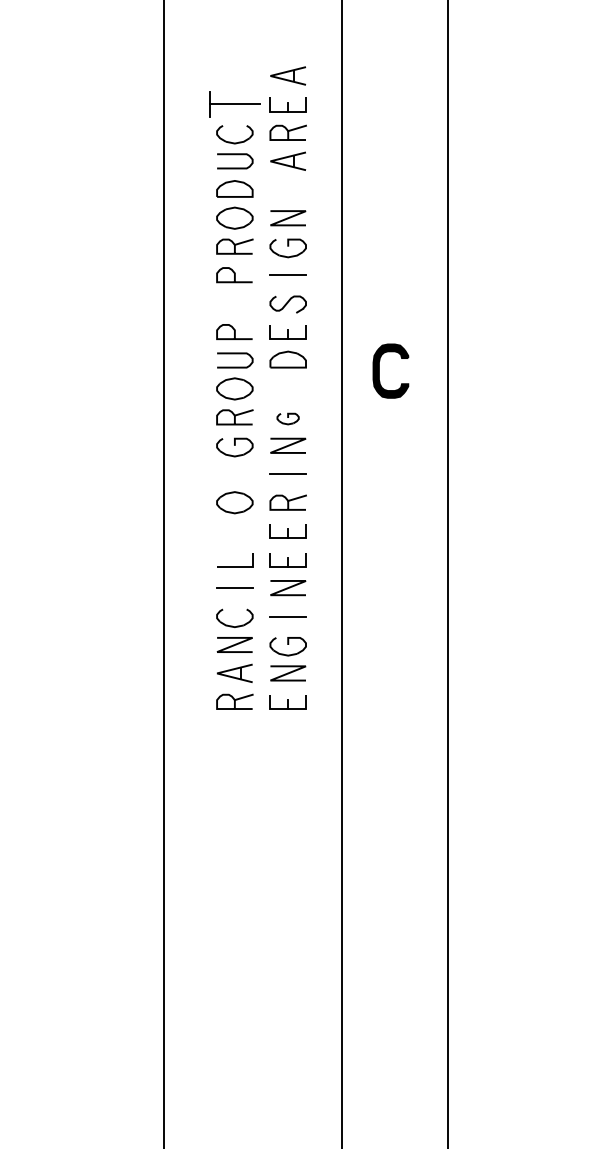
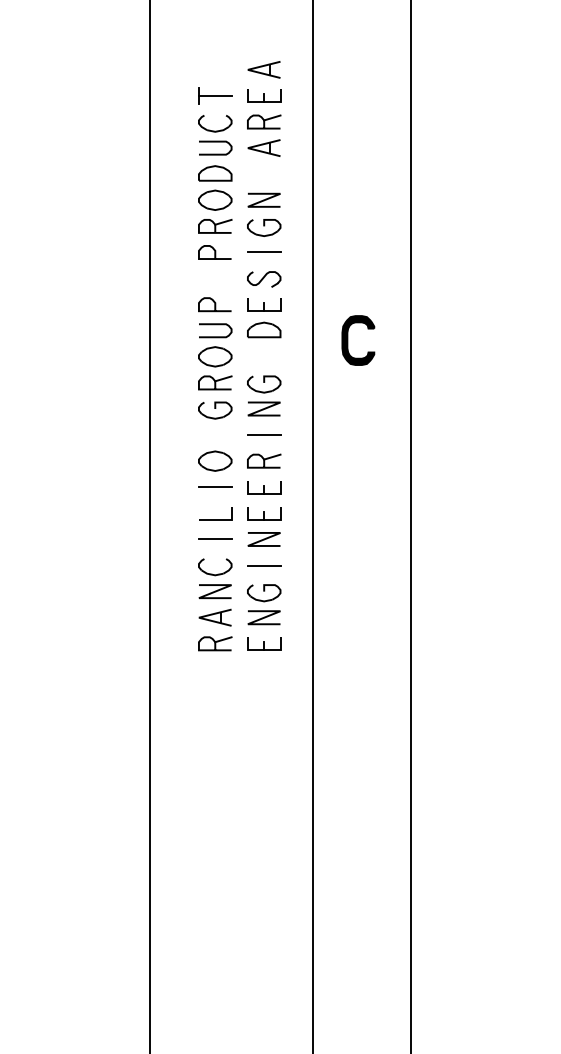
part: (234, 104) -> (214, 96), size x0.71
part: (287, 418) -> (263, 383), size x1.67
line: (234, 531) -> (214, 487), added

